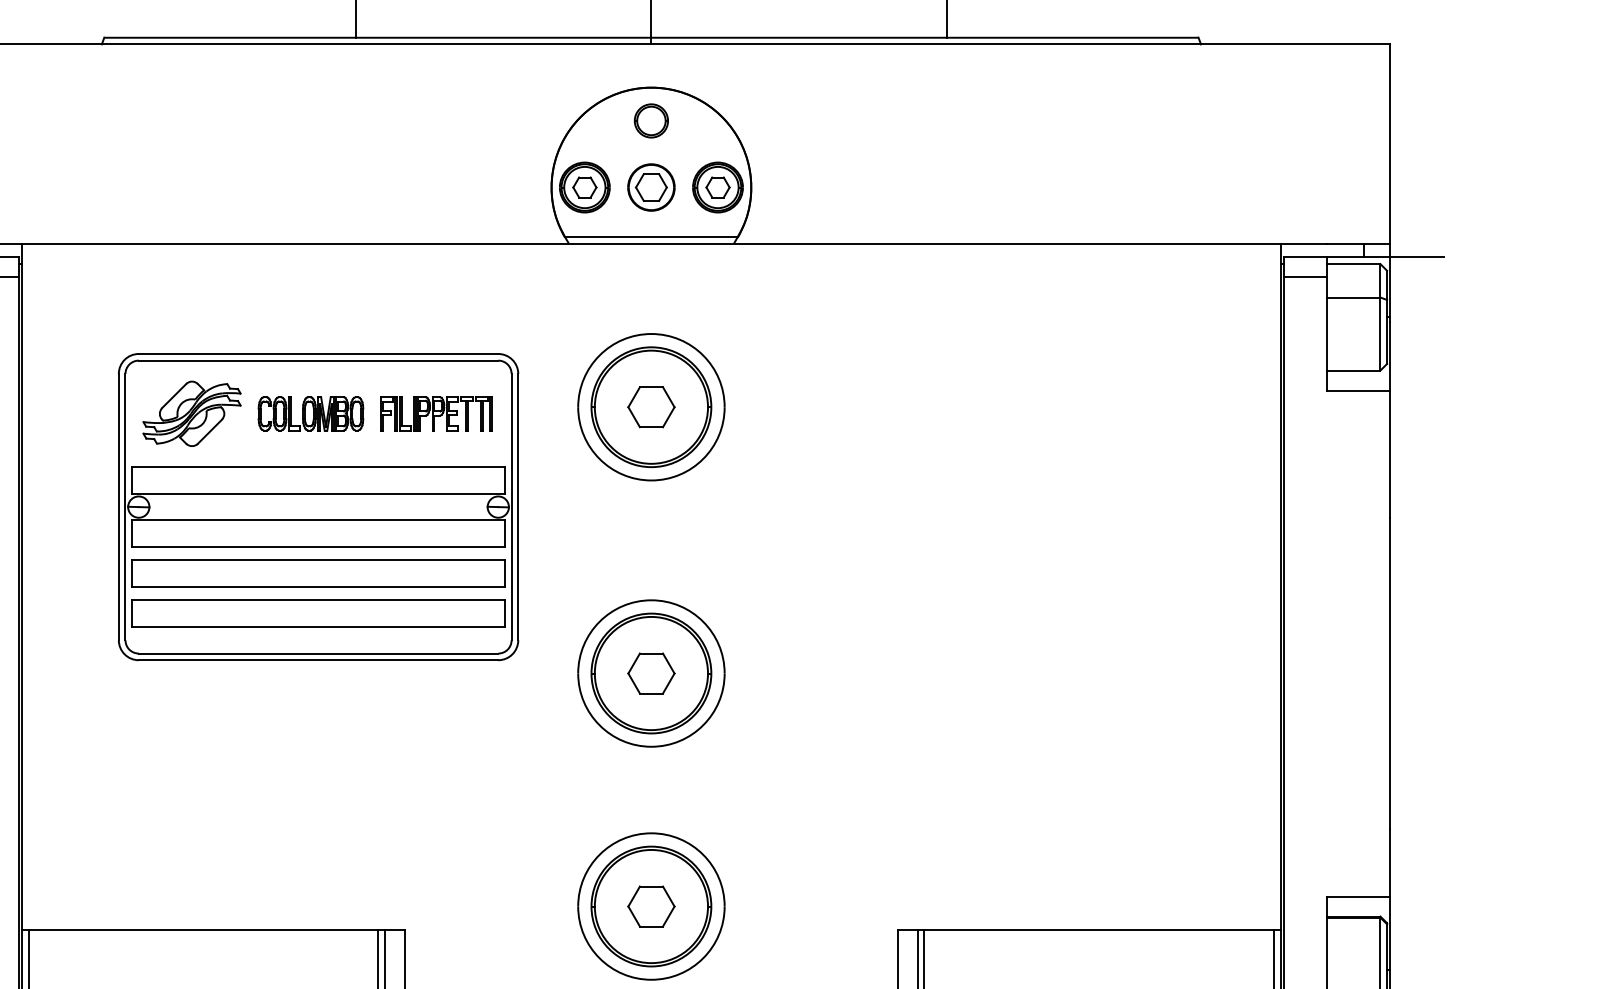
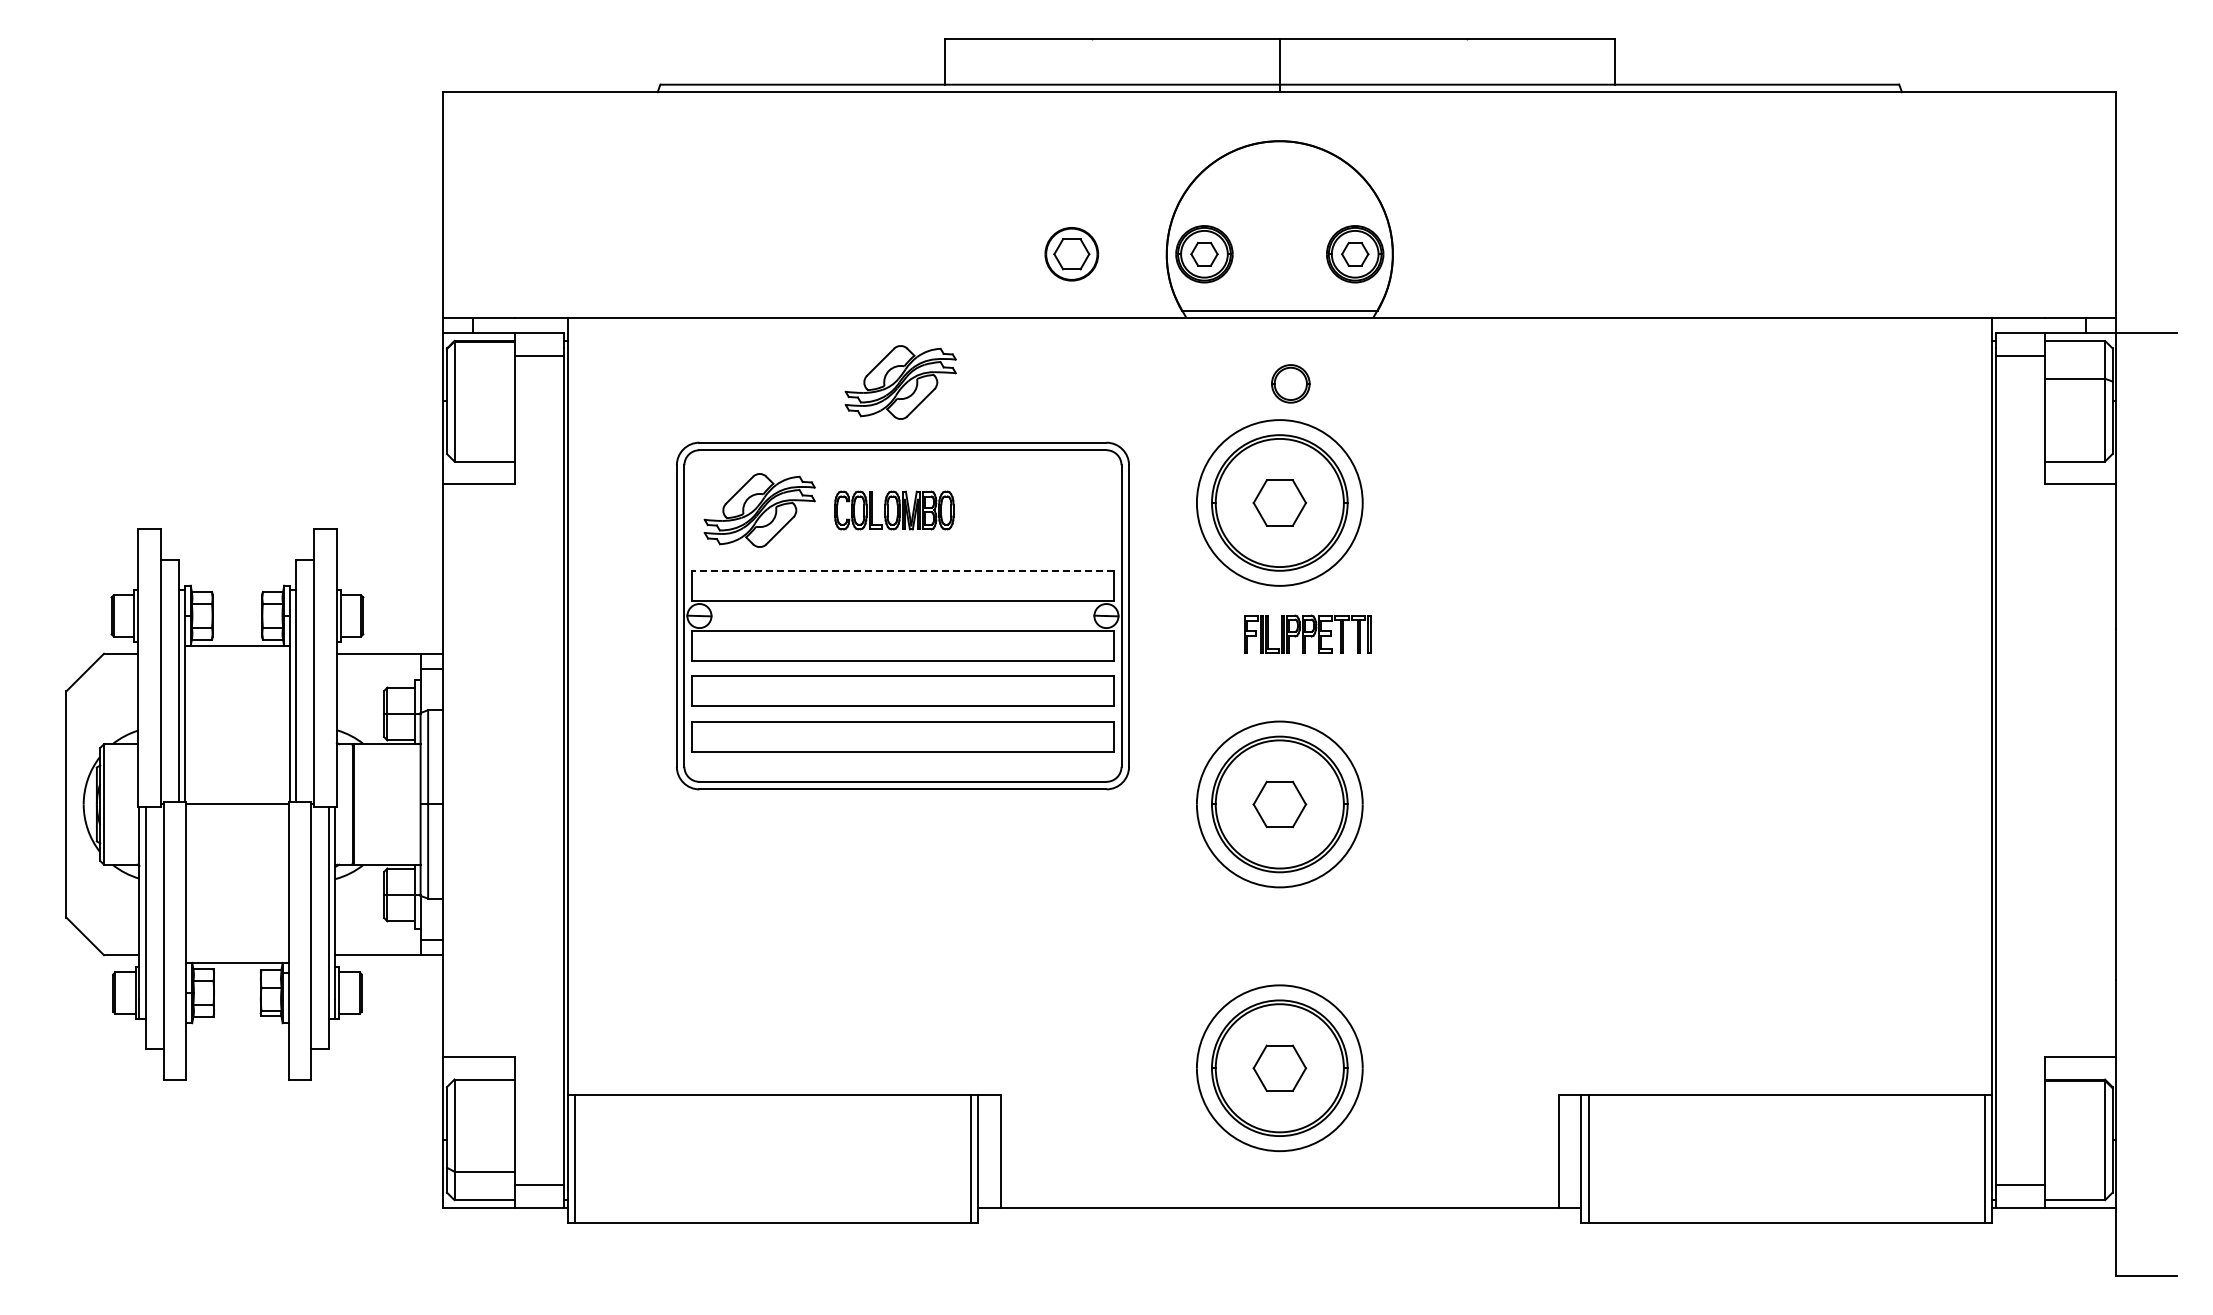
part: (651, 120) -> (1290, 383), moved
part: (651, 187) -> (1071, 254), moved
part: (316, 300) -> (900, 382), added
part: (436, 412) -> (1307, 633), moved
line: (318, 466) -> (902, 570), solid -> dashed

